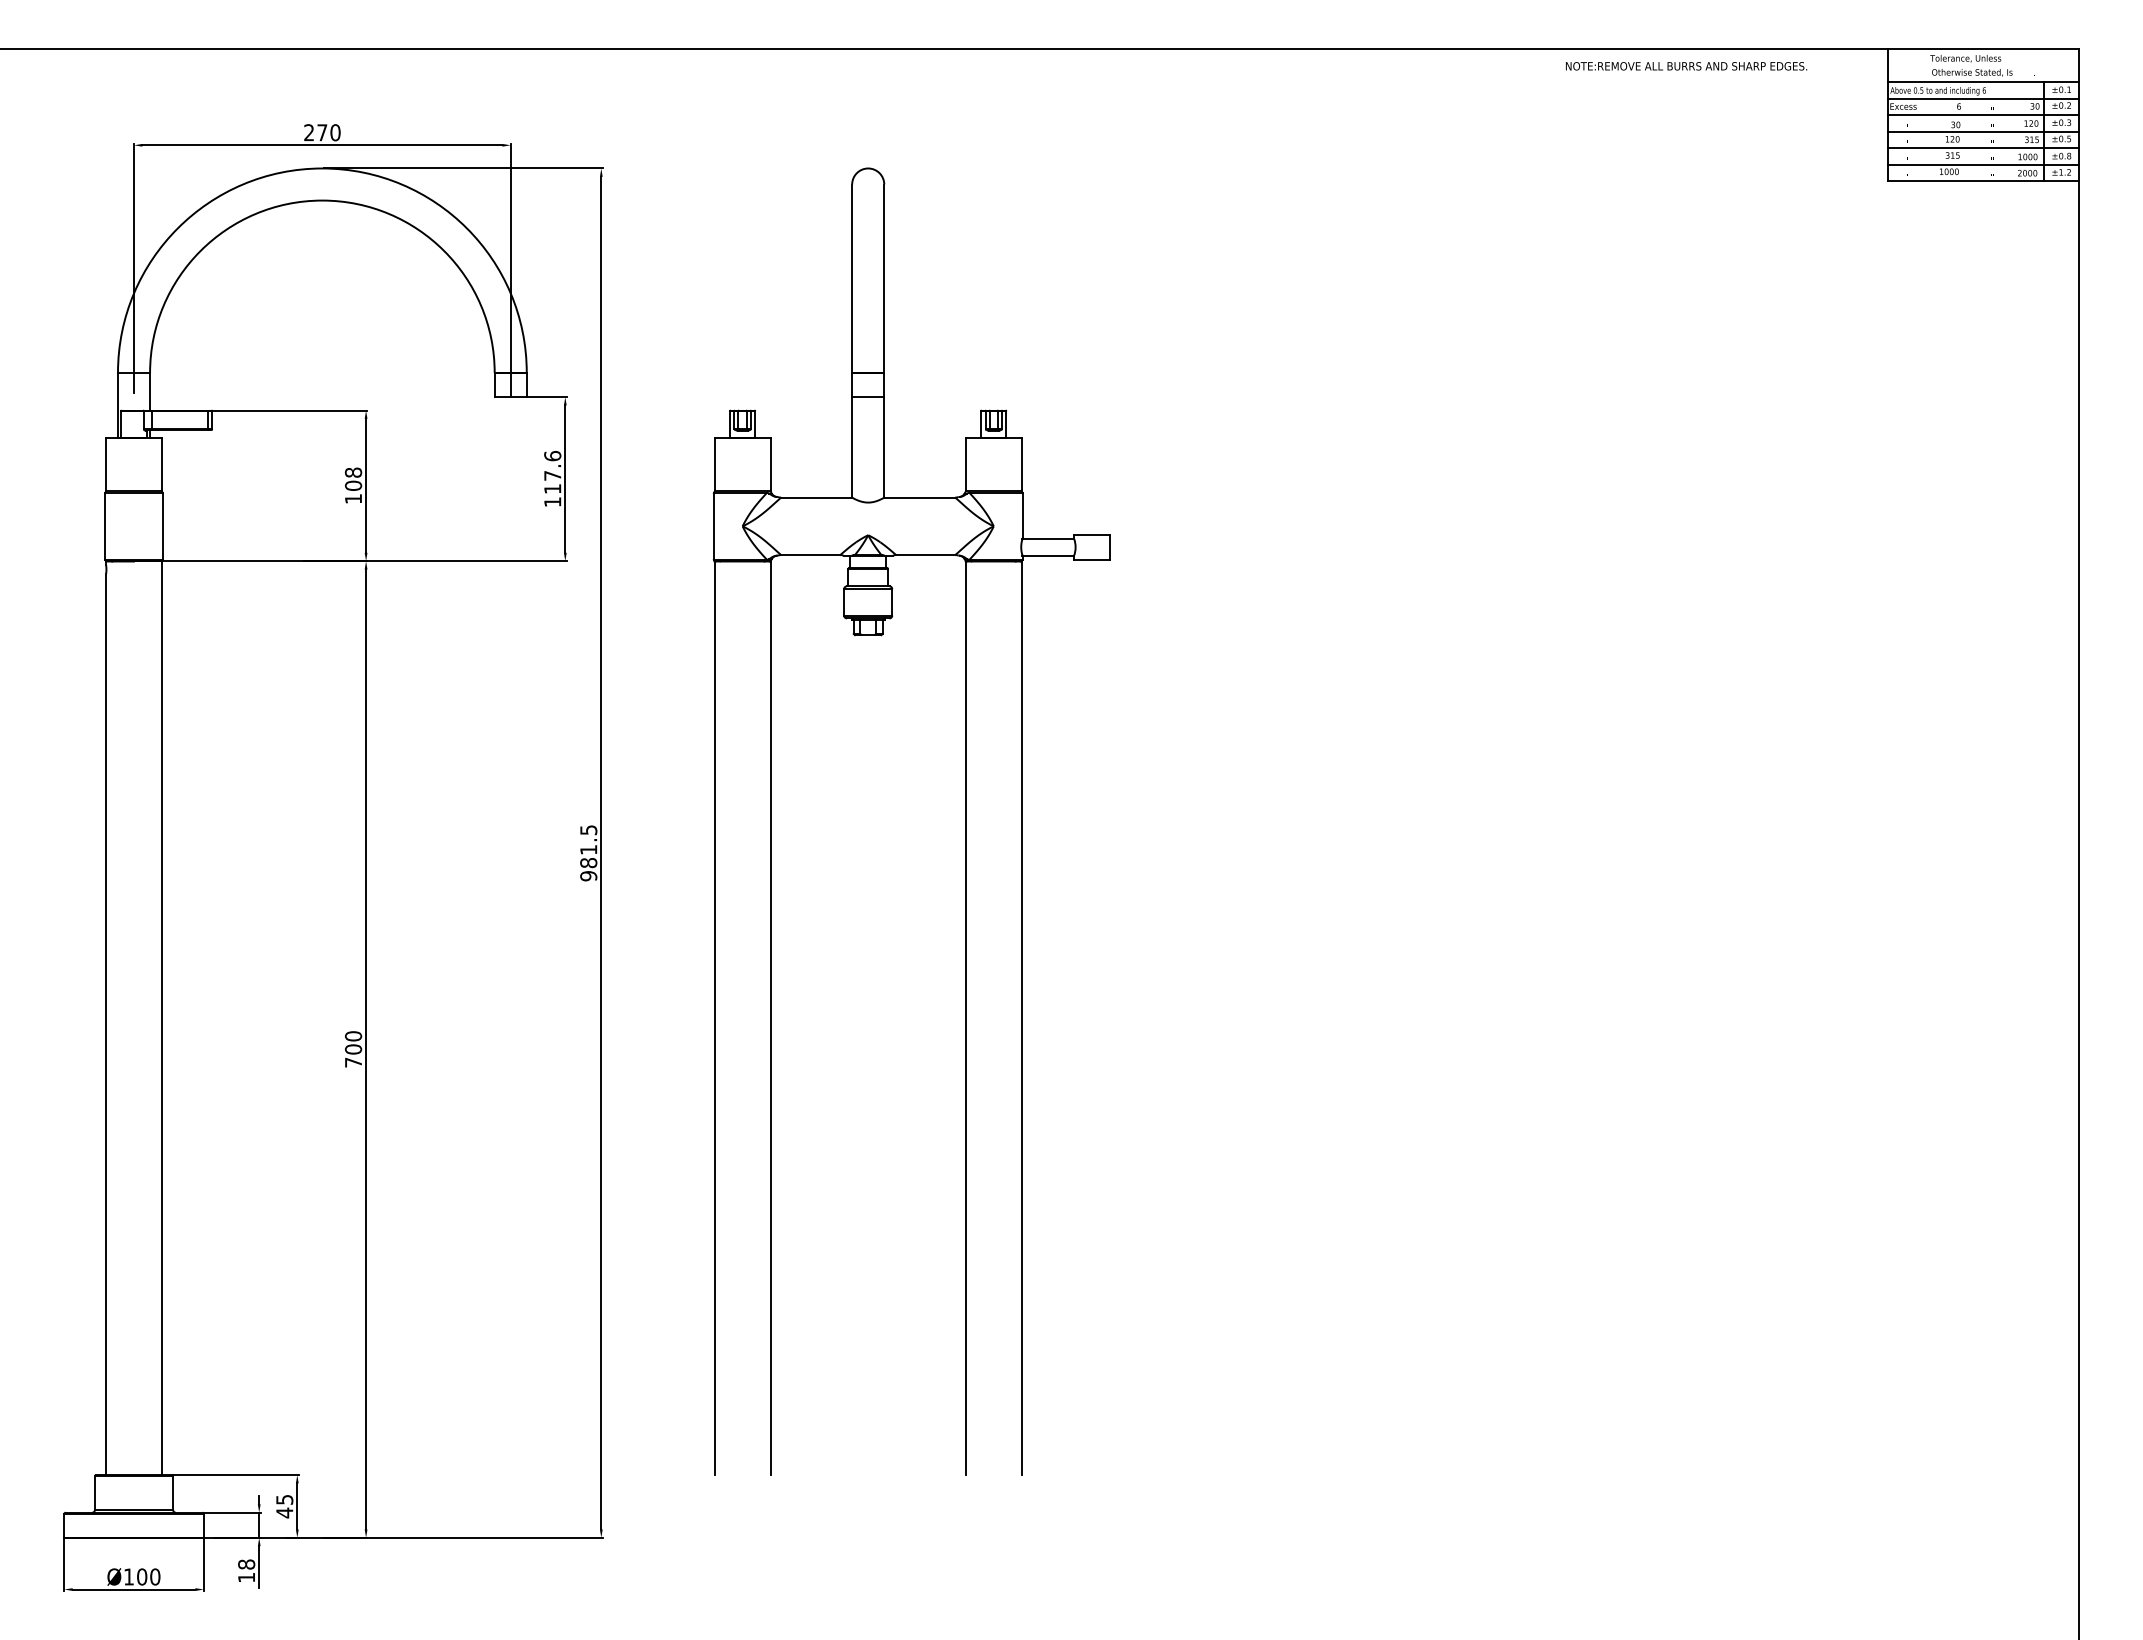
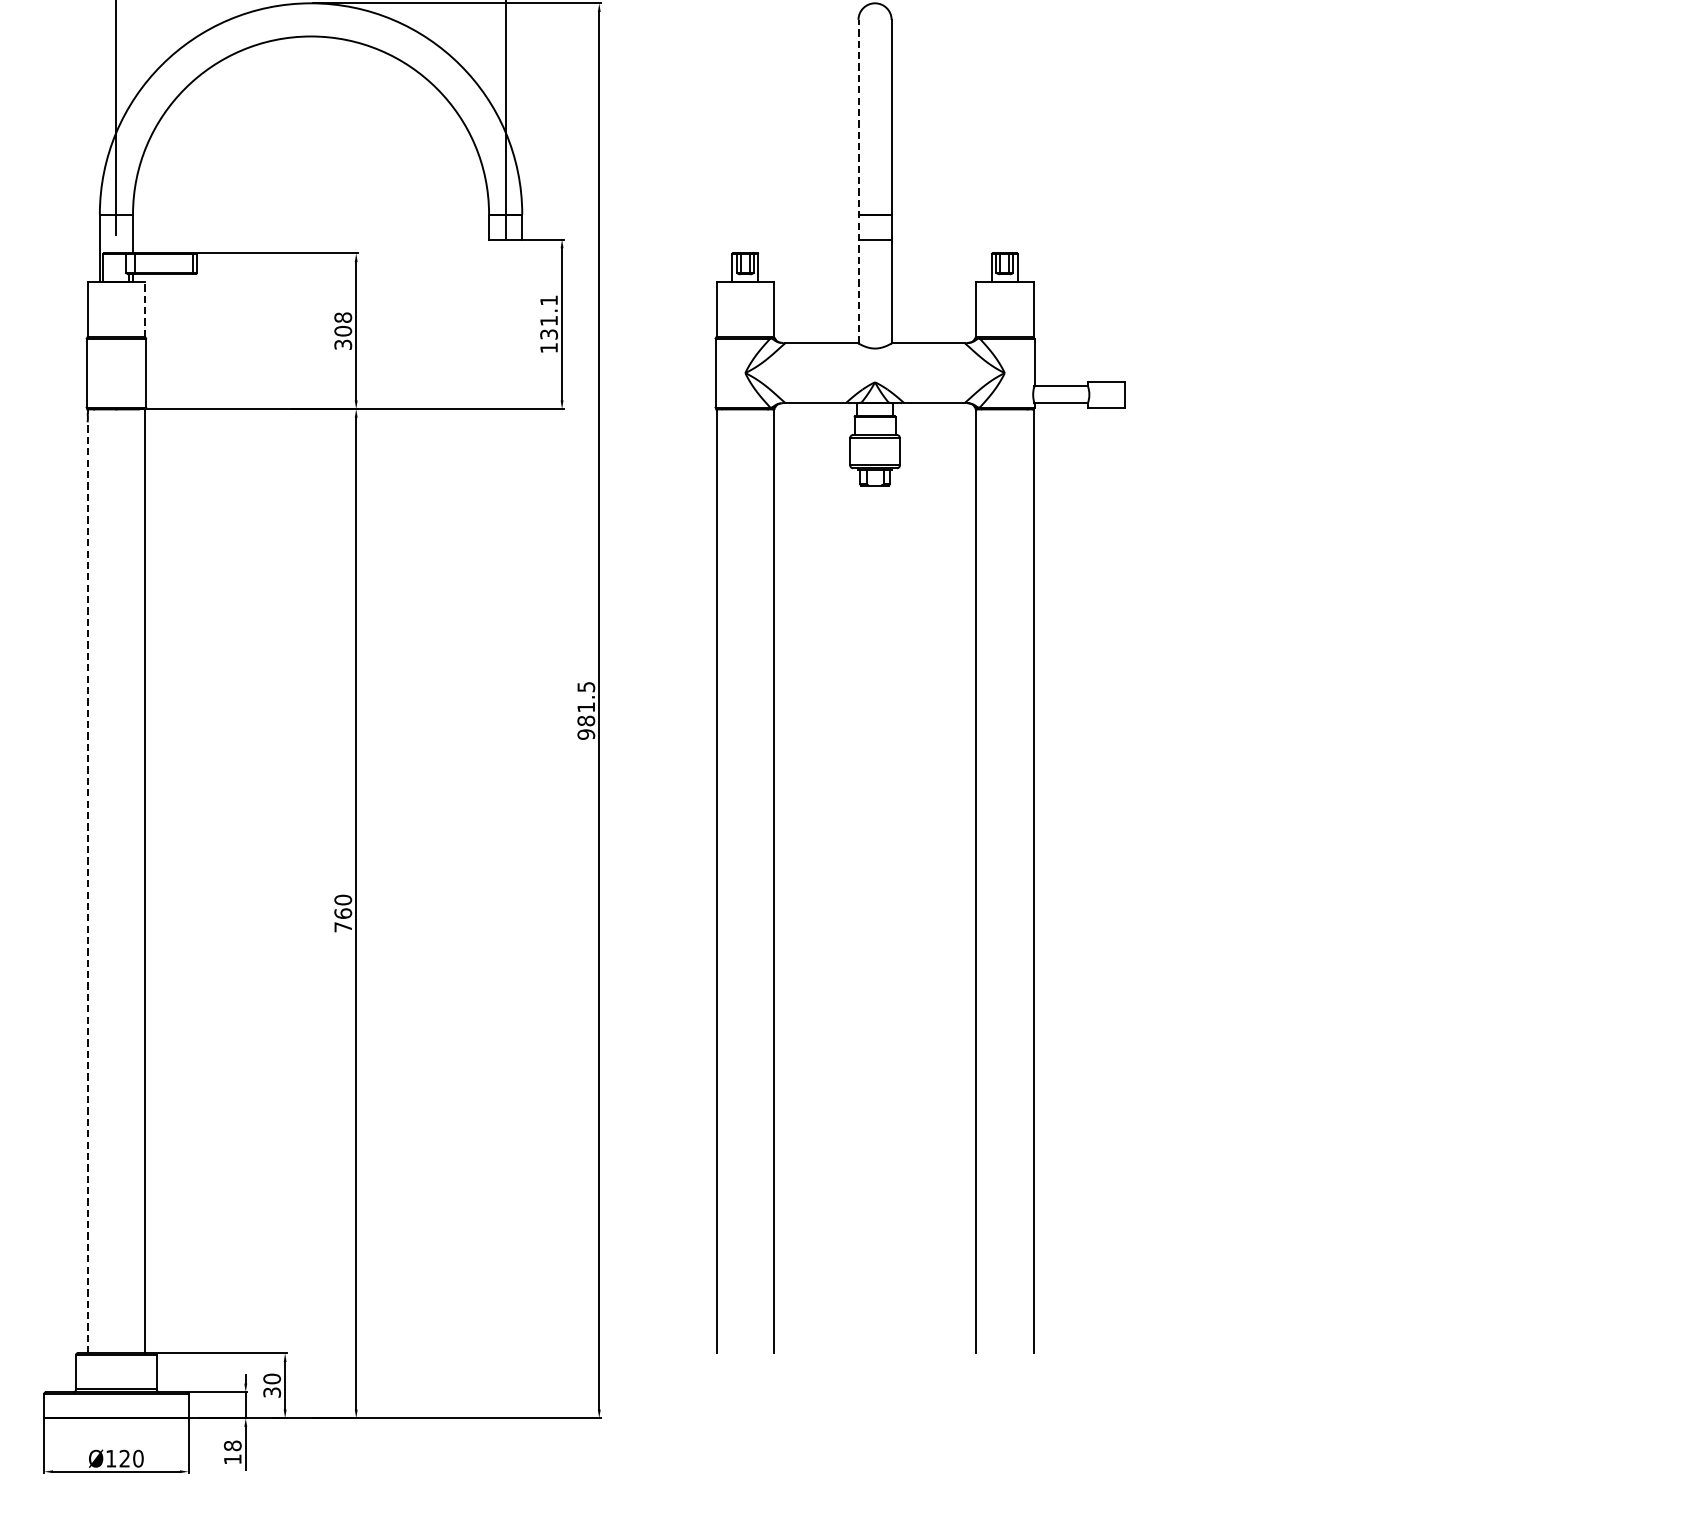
line: (852, 341) -> (858, 182), solid -> dashed
line: (161, 464) -> (144, 309), solid -> dashed
text: (552, 472) -> (548, 317), 117.6 -> 131.1
text: (353, 498) -> (343, 344), 108 -> 308
line: (106, 1024) -> (87, 887), solid -> dashed
text: (353, 1049) -> (343, 913), 700 -> 760
text: (284, 1506) -> (271, 1385), 45 -> 30
text: (142, 1576) -> (125, 1458), Ø100 -> Ø120

